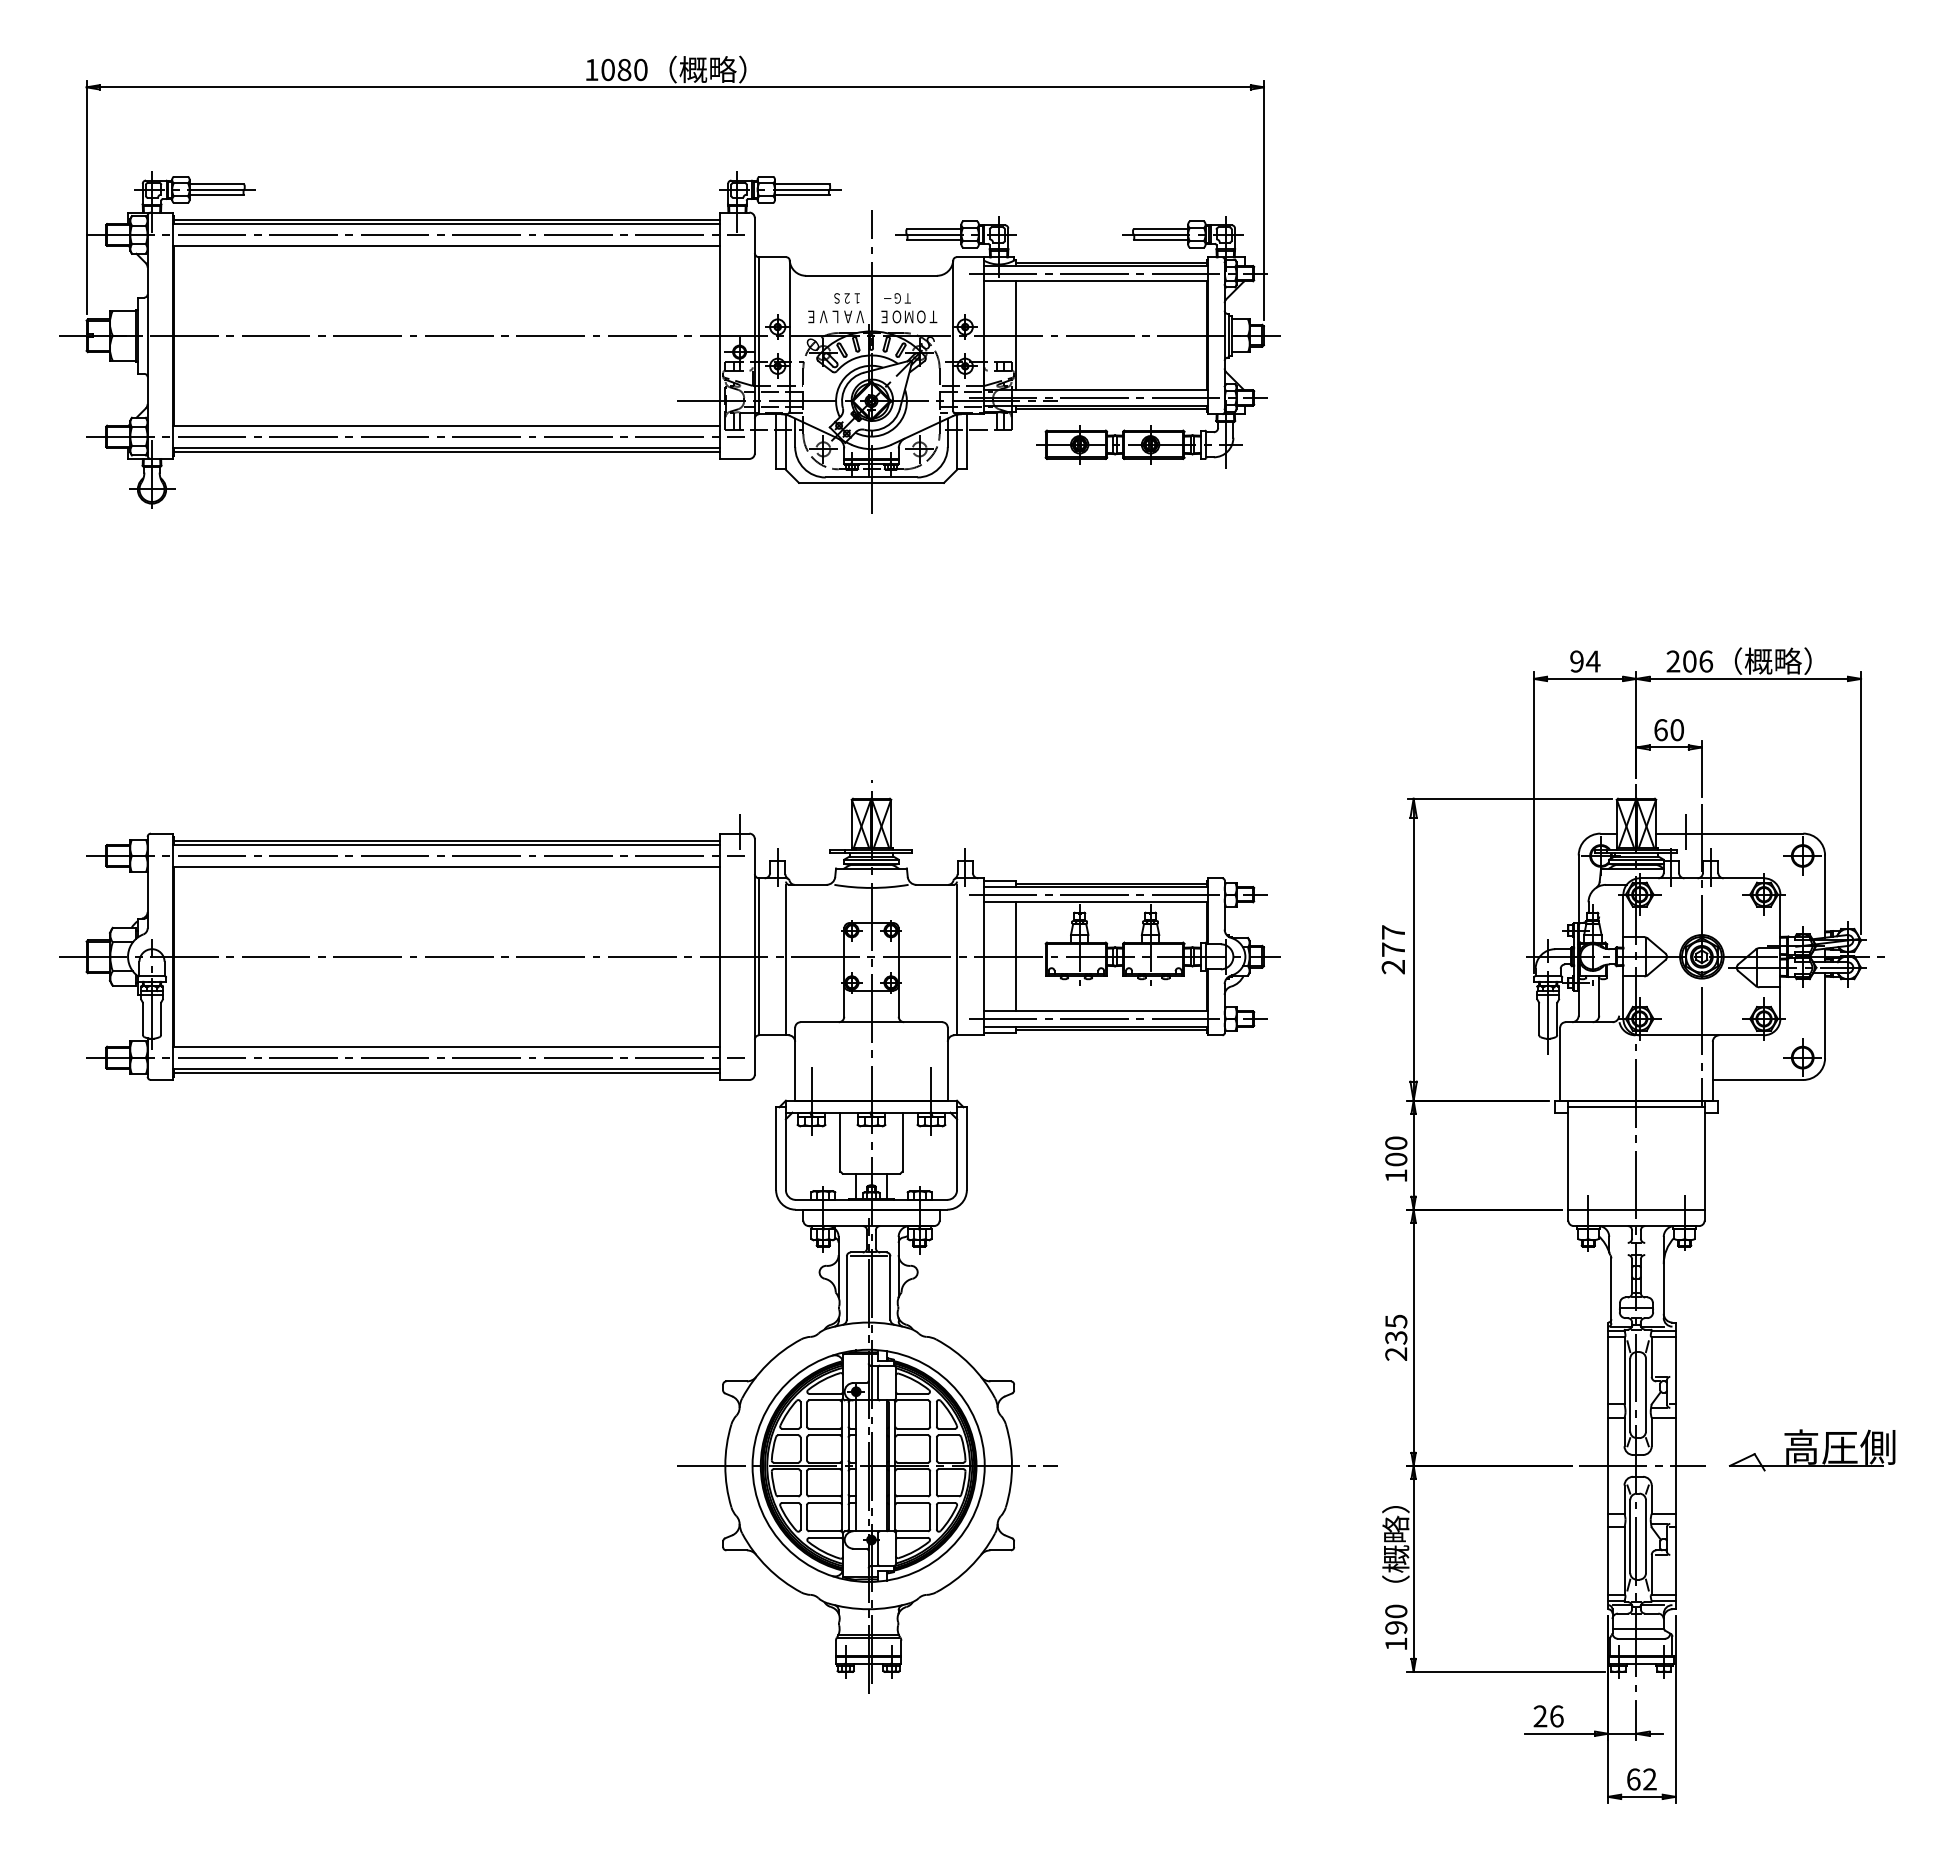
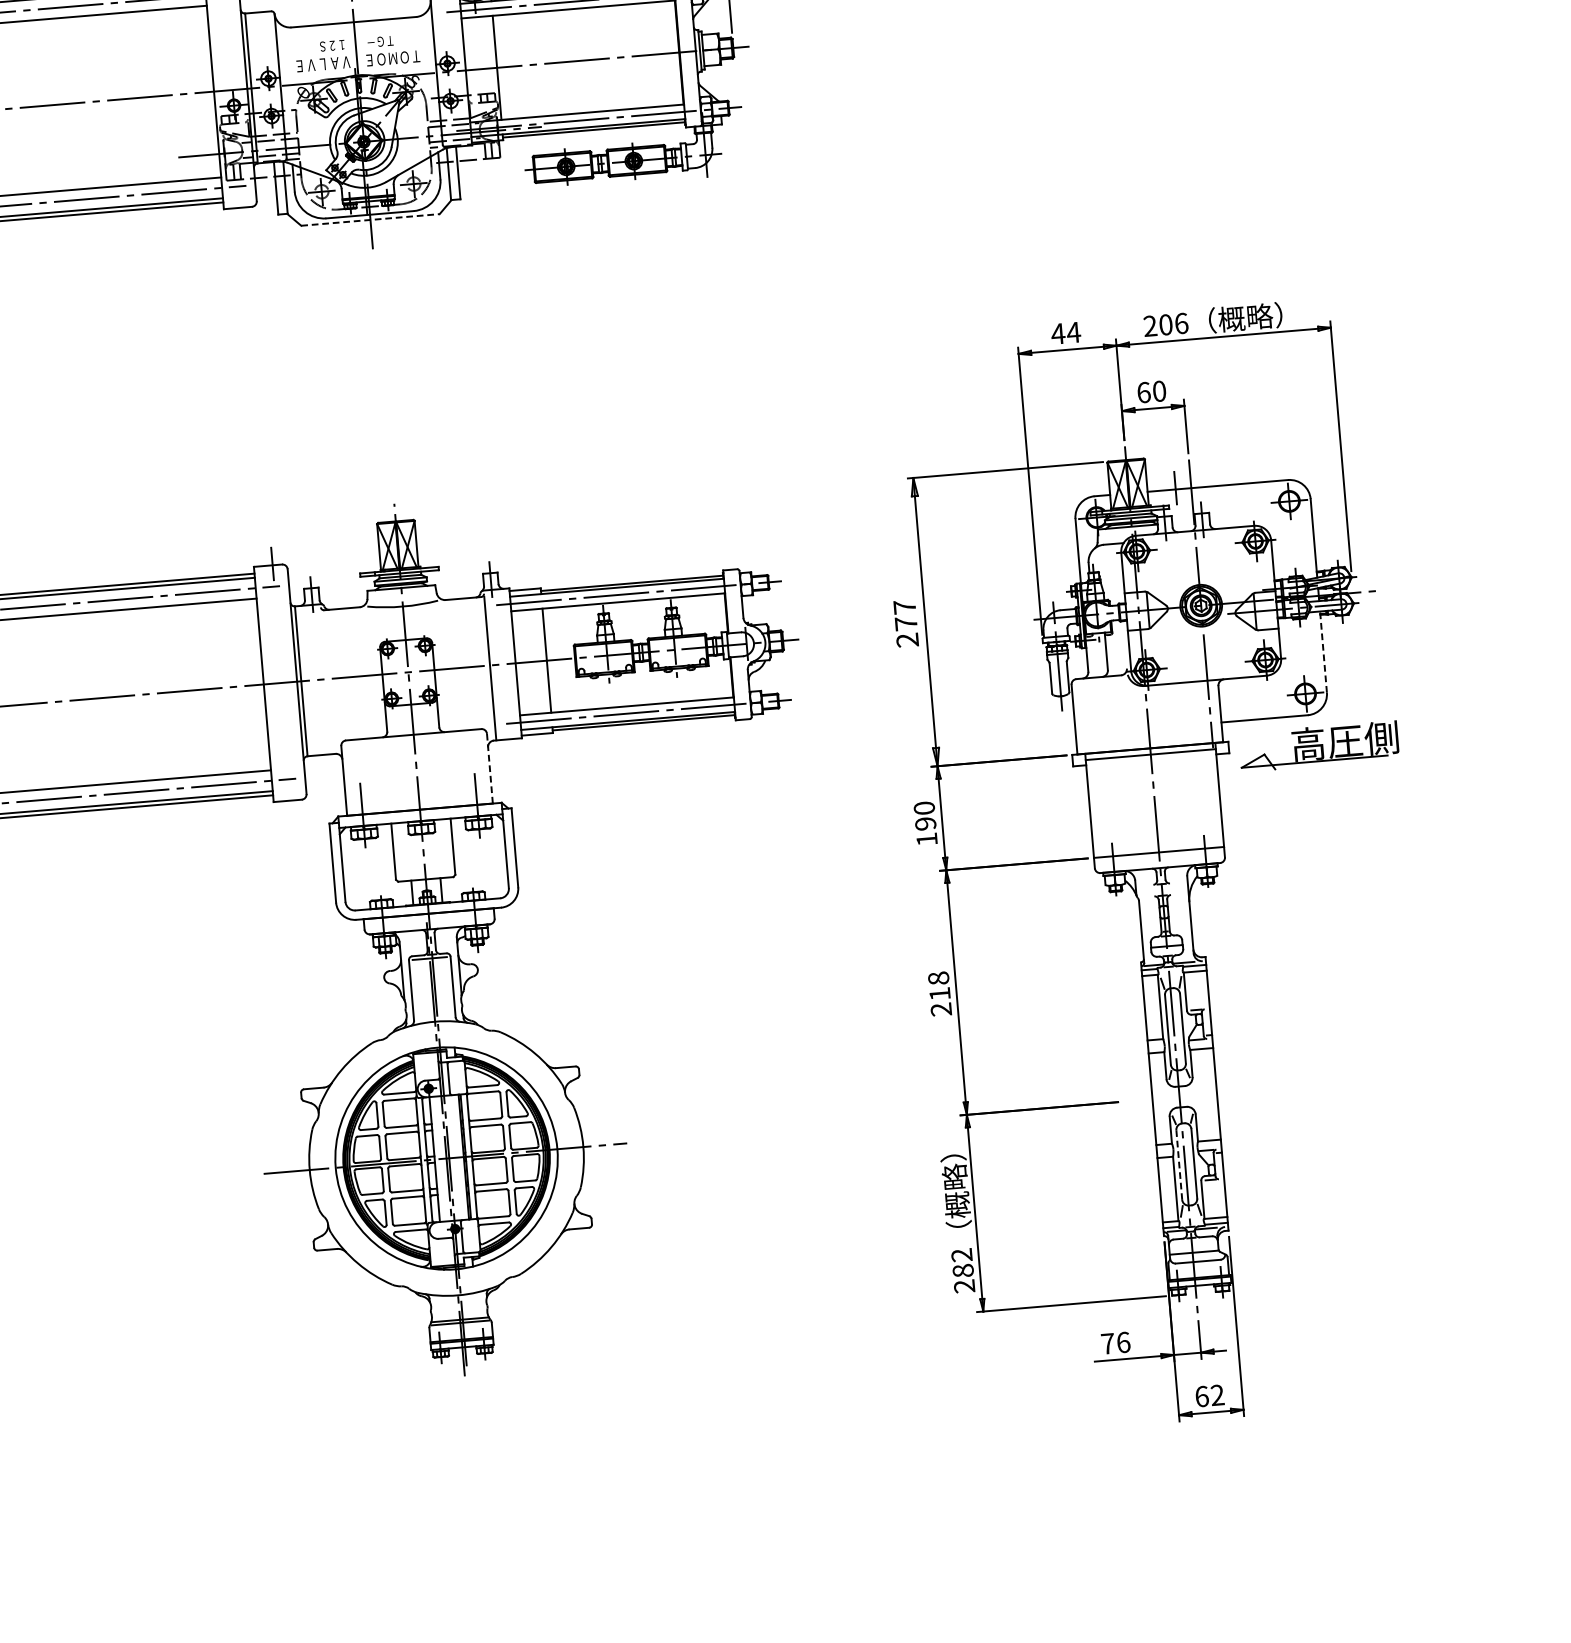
line: (871, 482) -> (370, 219), solid -> dashed
text: (1576, 661) -> (1057, 333), 94 -> 44
line: (786, 959) -> (327, 681), removed
line: (1825, 1015) -> (1323, 651), solid -> dashed
line: (947, 1064) -> (489, 769), solid -> dashed
text: (1396, 1159) -> (925, 823), 100 -> 190
text: (1396, 1329) -> (939, 986), 235 -> 218
part: (1812, 1450) -> (1319, 746), moved
line: (1642, 1465) -> (1185, 1096), removed
line: (1630, 1537) -> (1179, 1165), solid -> dashed
text: (1396, 1627) -> (963, 1270), 190 -> 282
text: (1540, 1716) -> (1108, 1343), 26 -> 76

